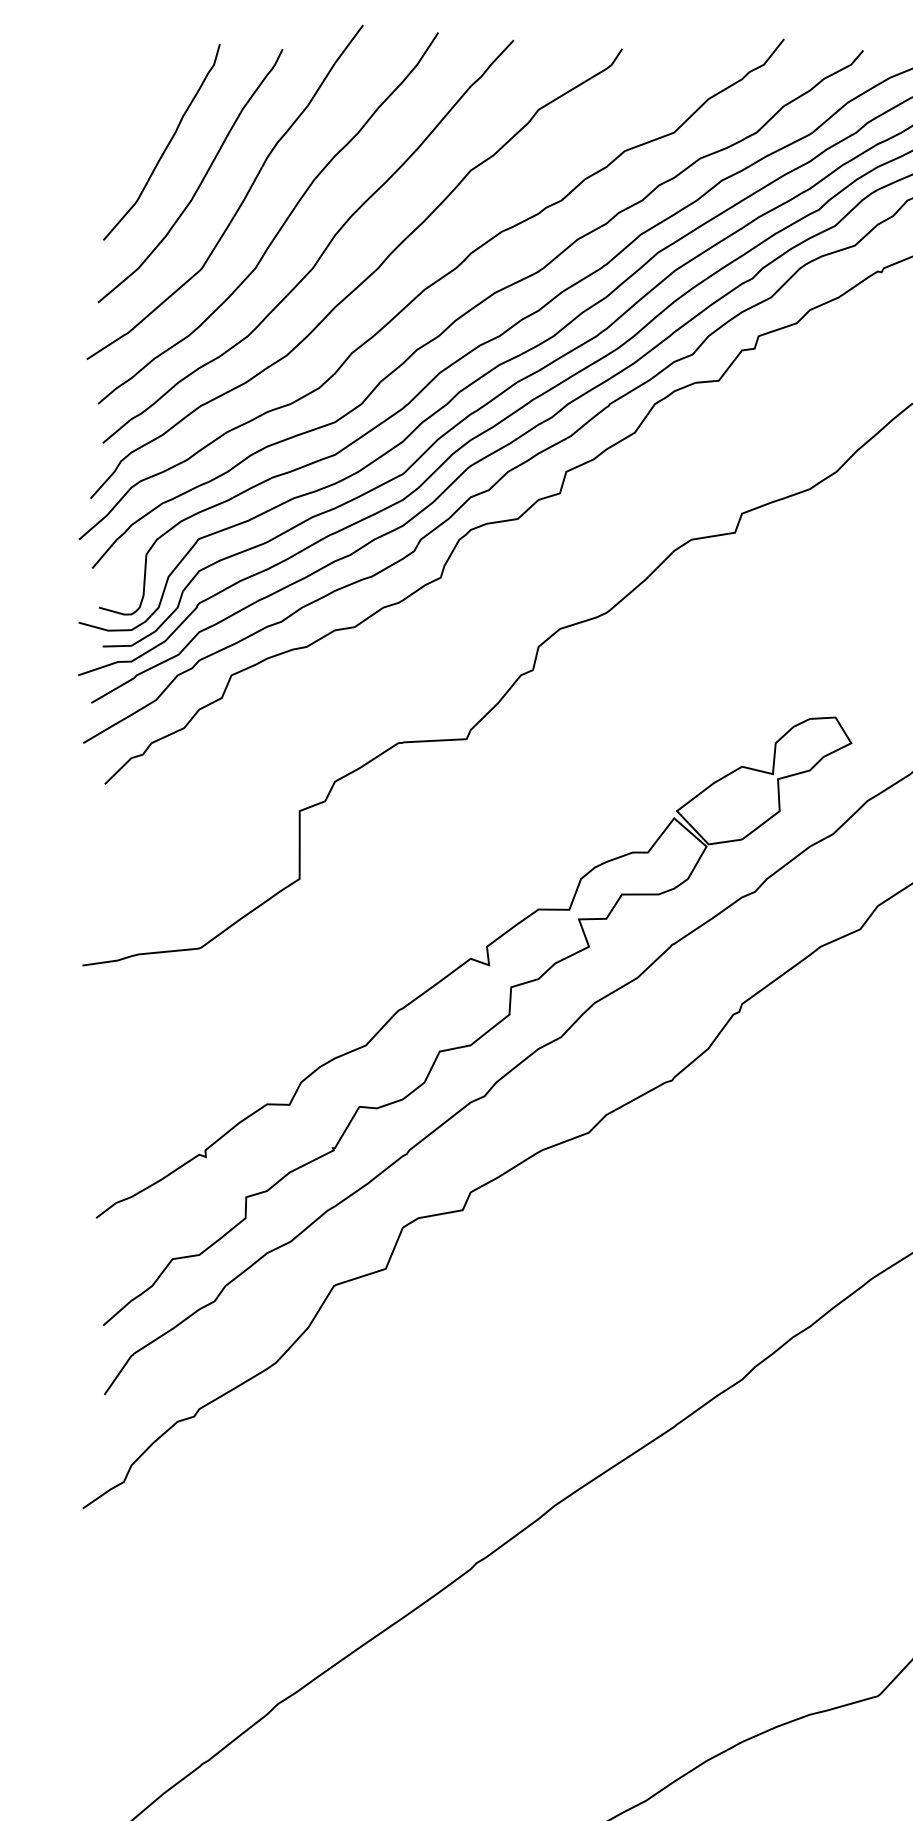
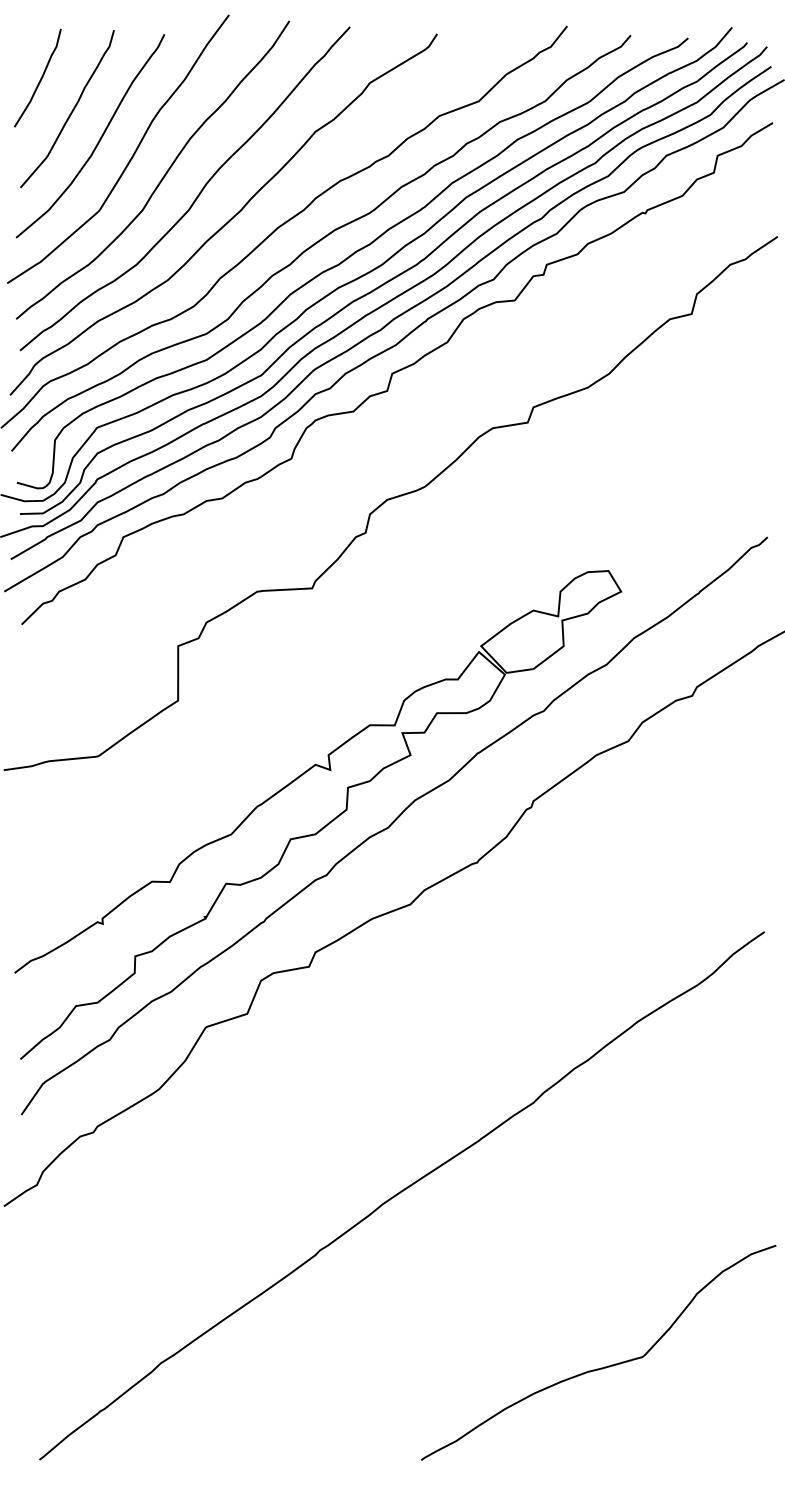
curve: (128, 104) -> (40, 78), added

